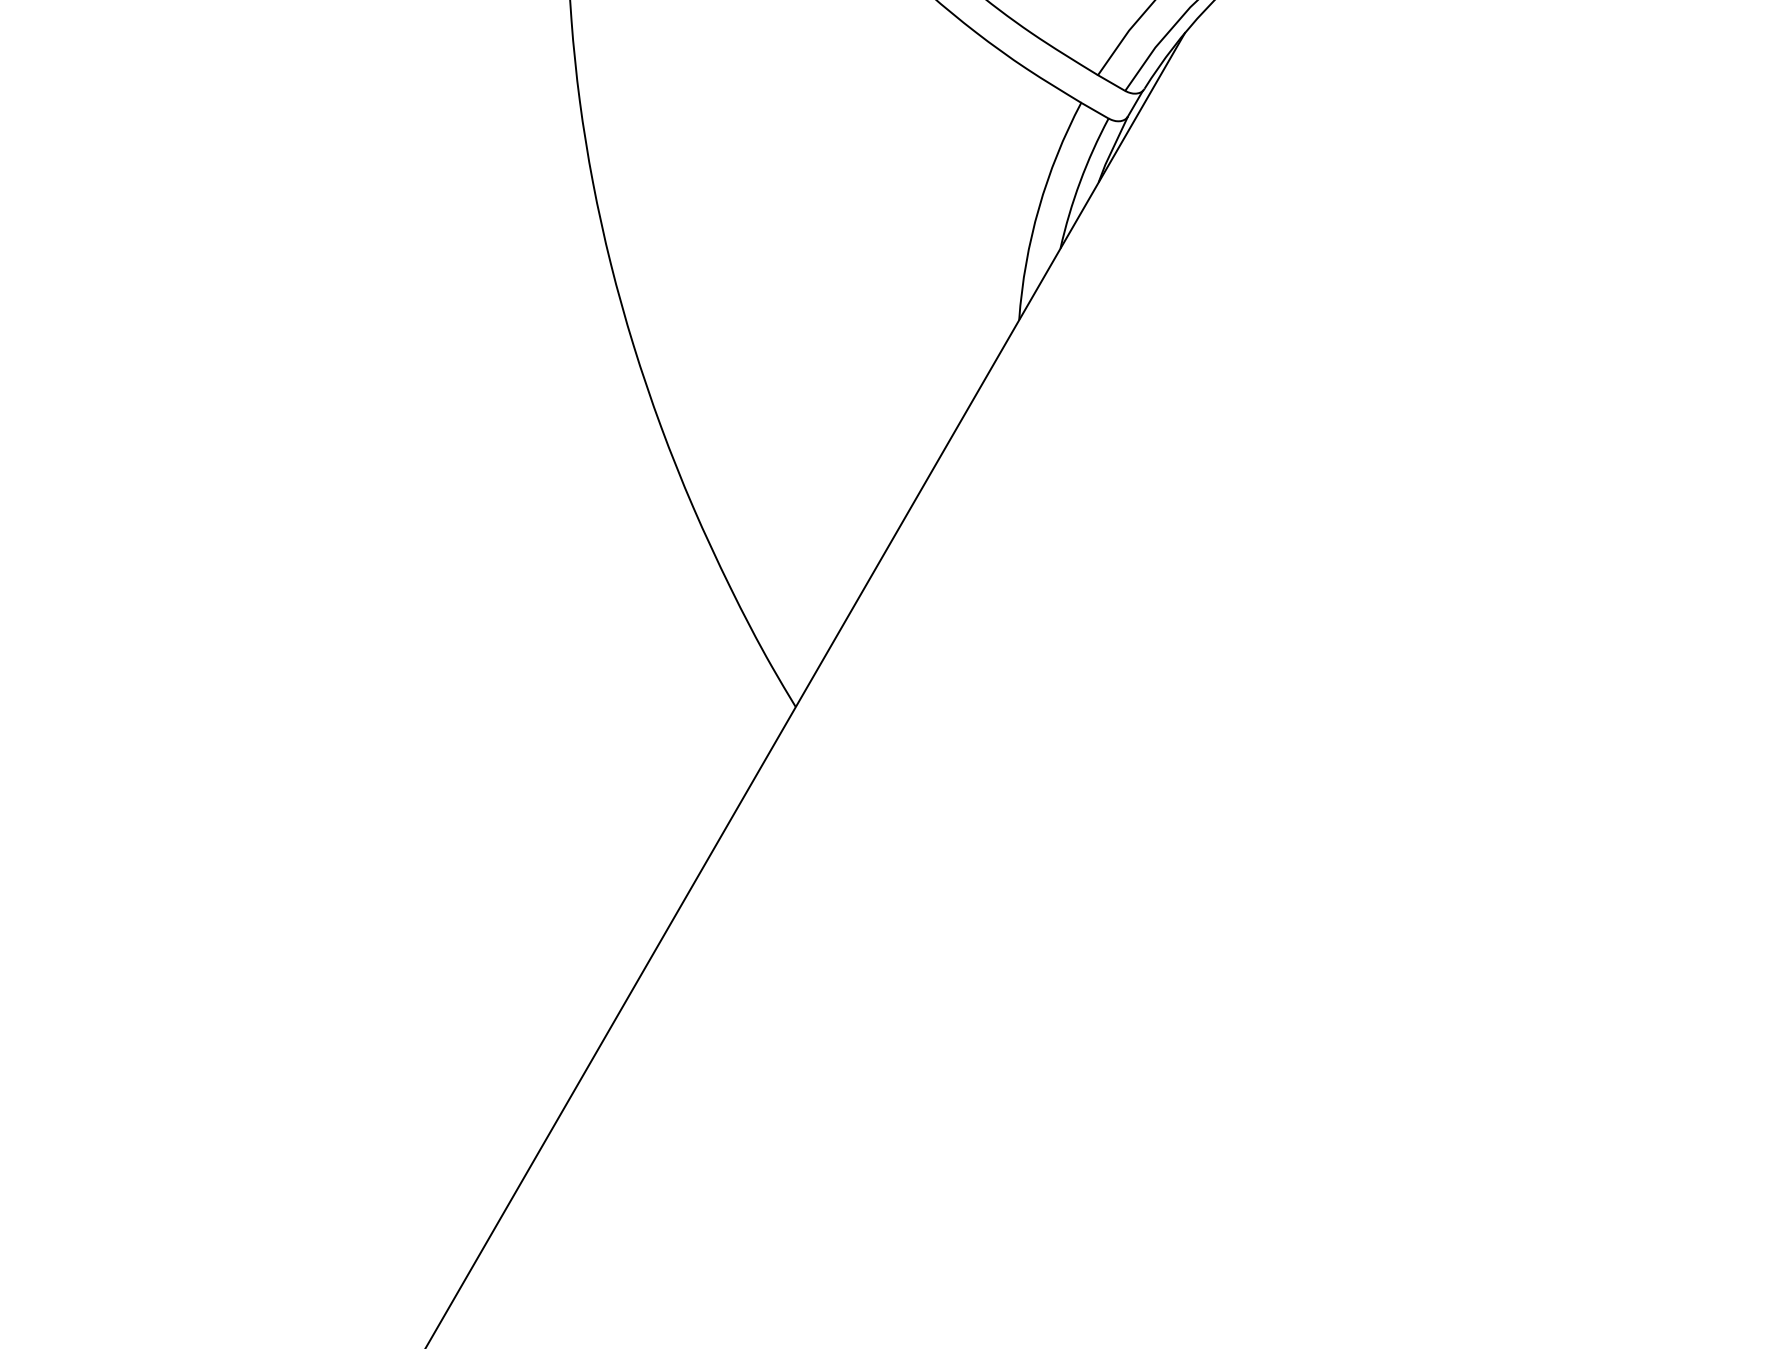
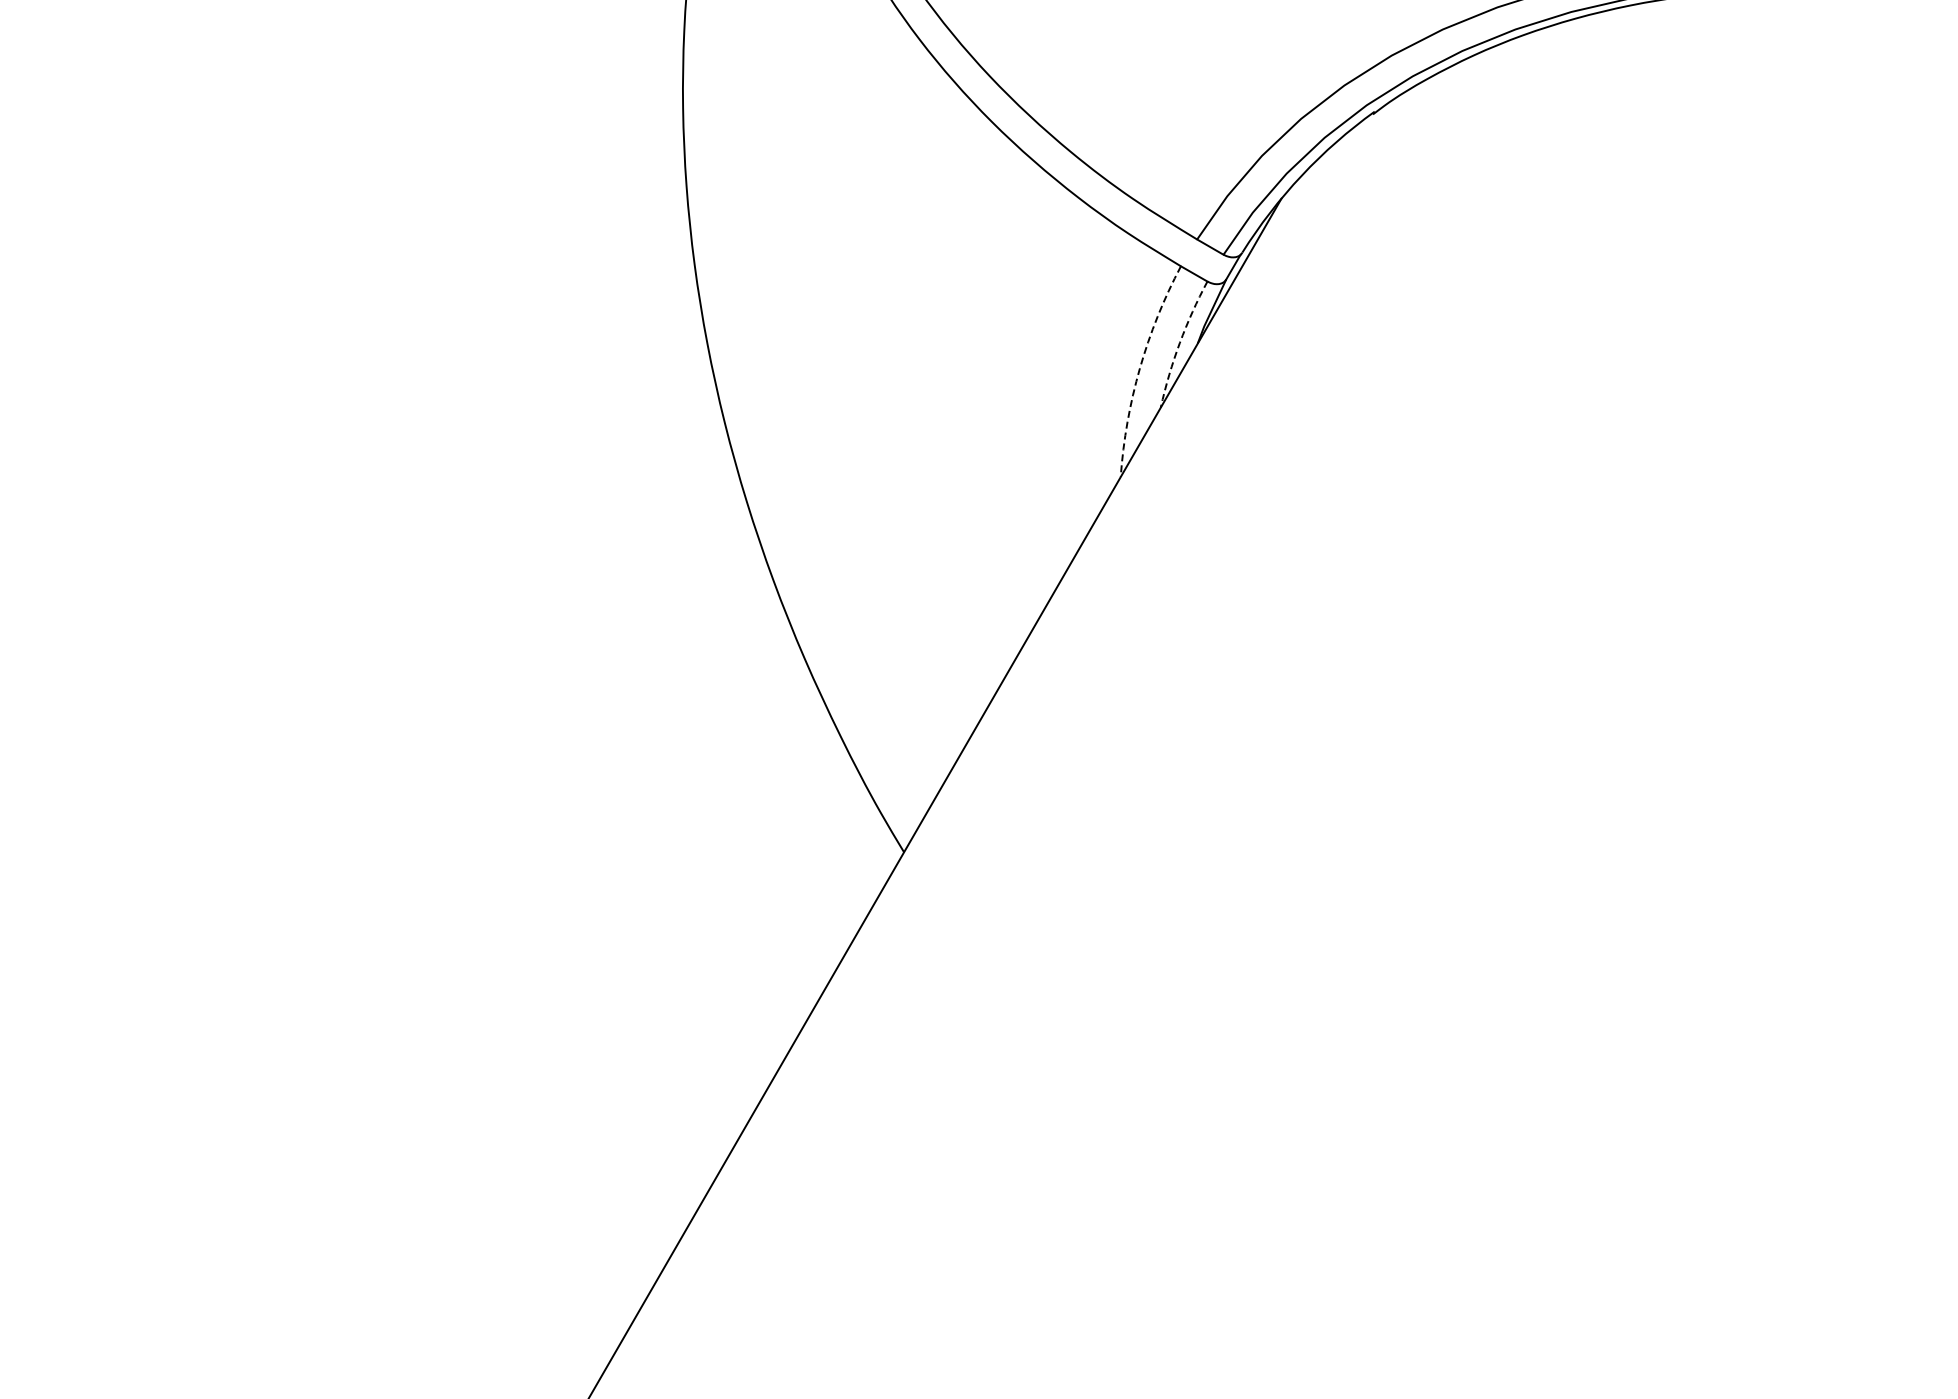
arc: (1079, 181) -> (1179, 342), solid -> dashed
arc: (1038, 208) -> (1139, 368), solid -> dashed

